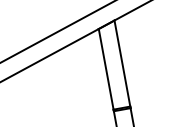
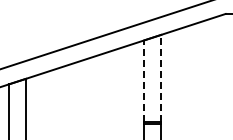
line: (122, 63) -> (161, 78), solid -> dashed
line: (106, 69) -> (144, 81), solid -> dashed

